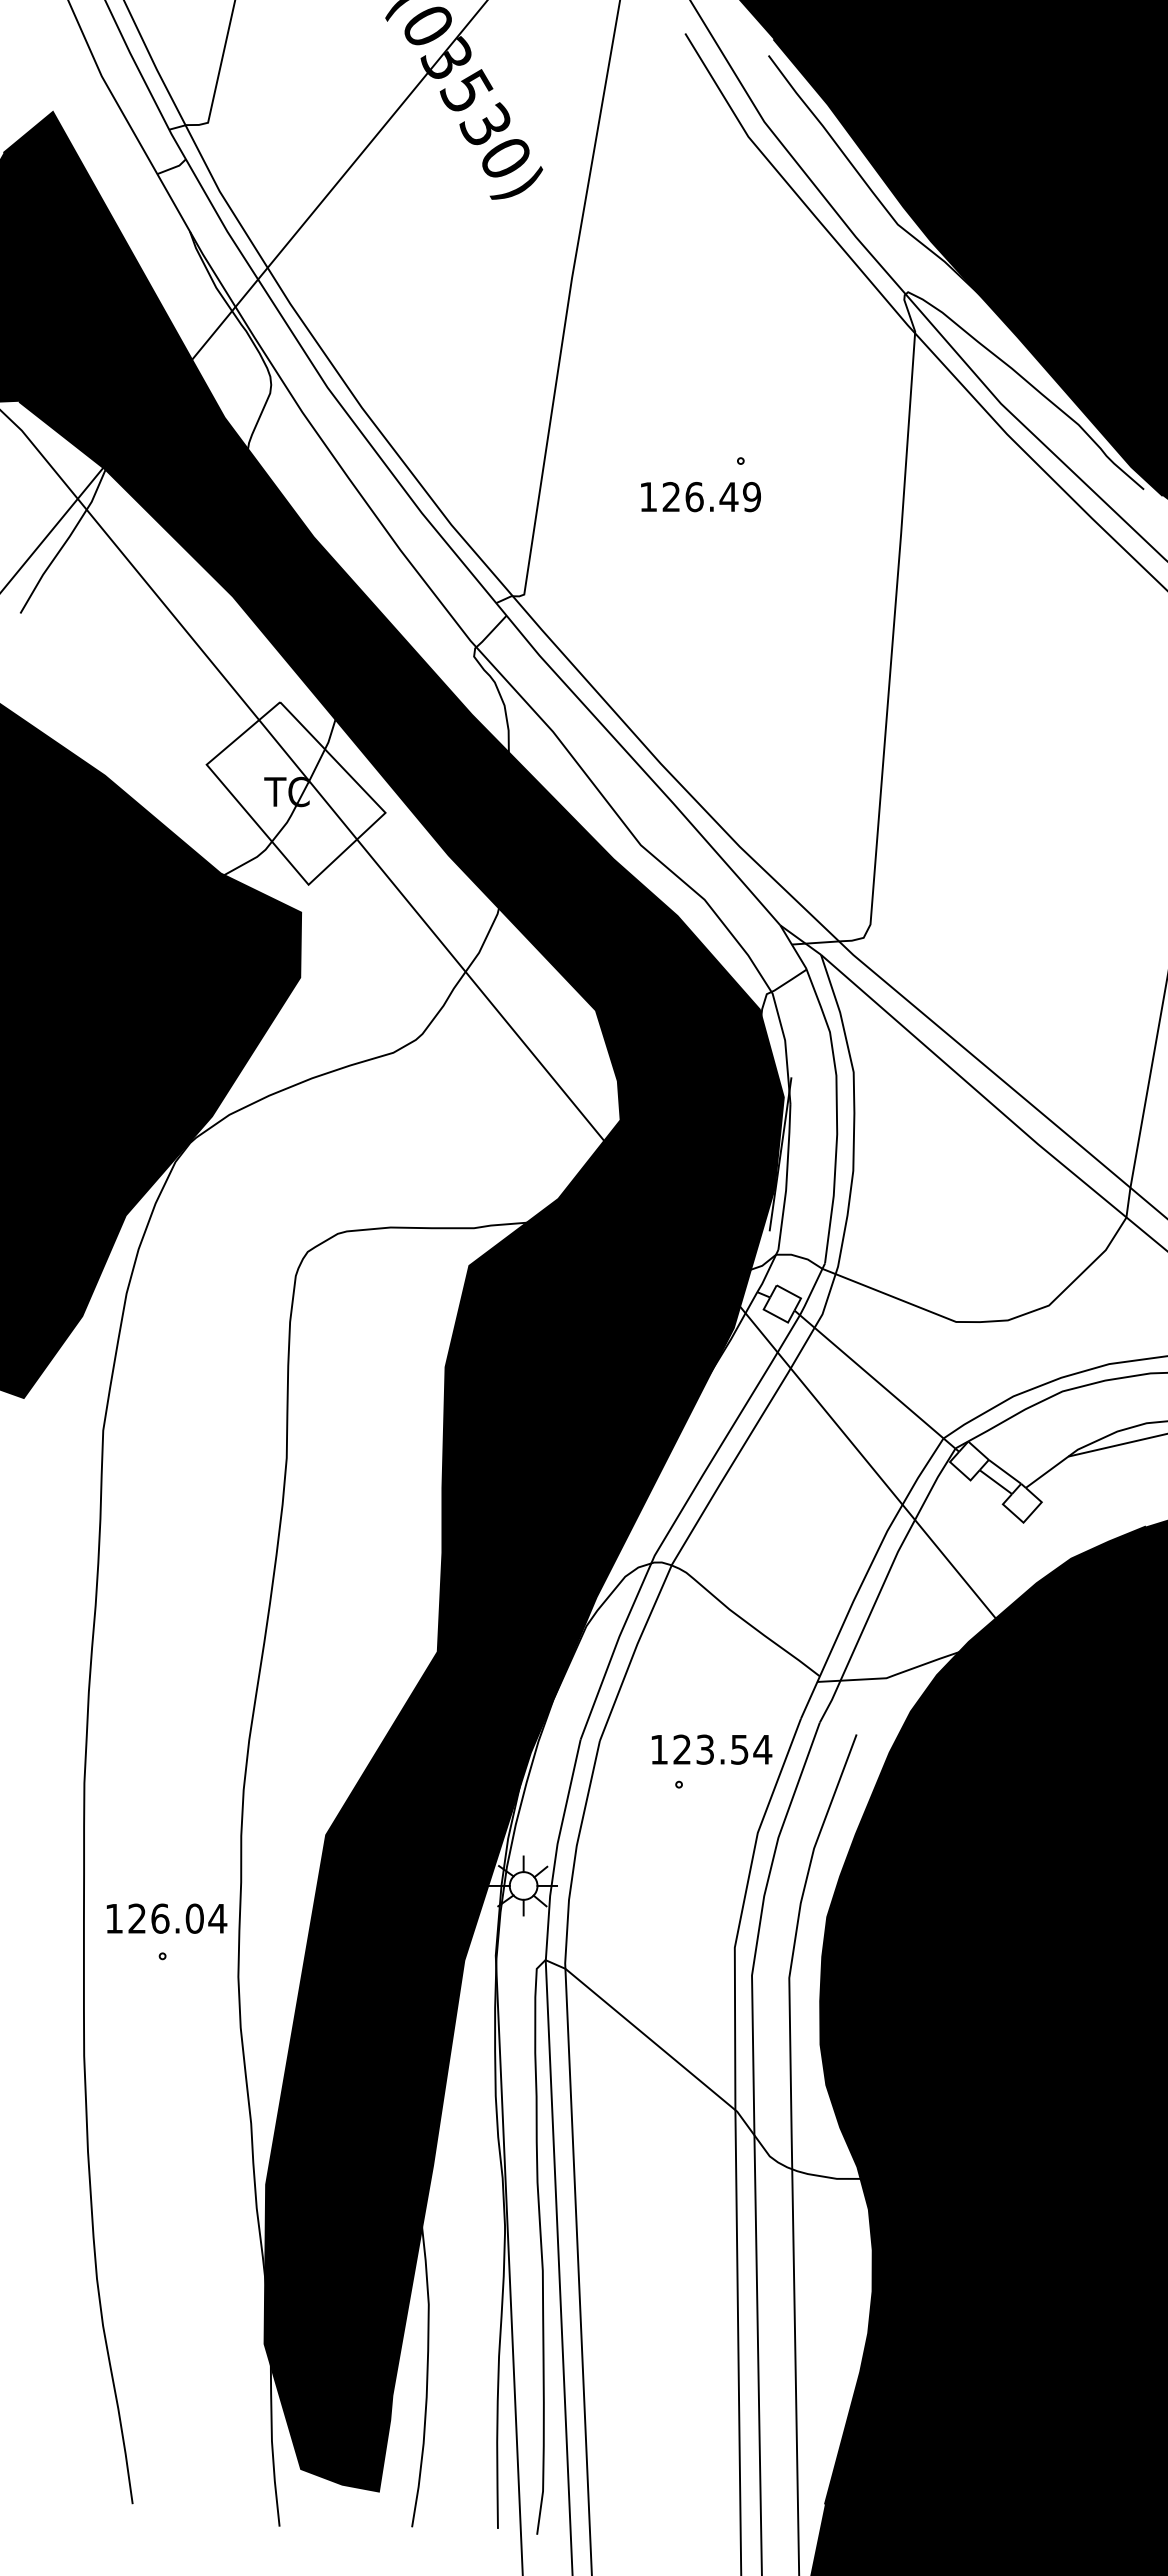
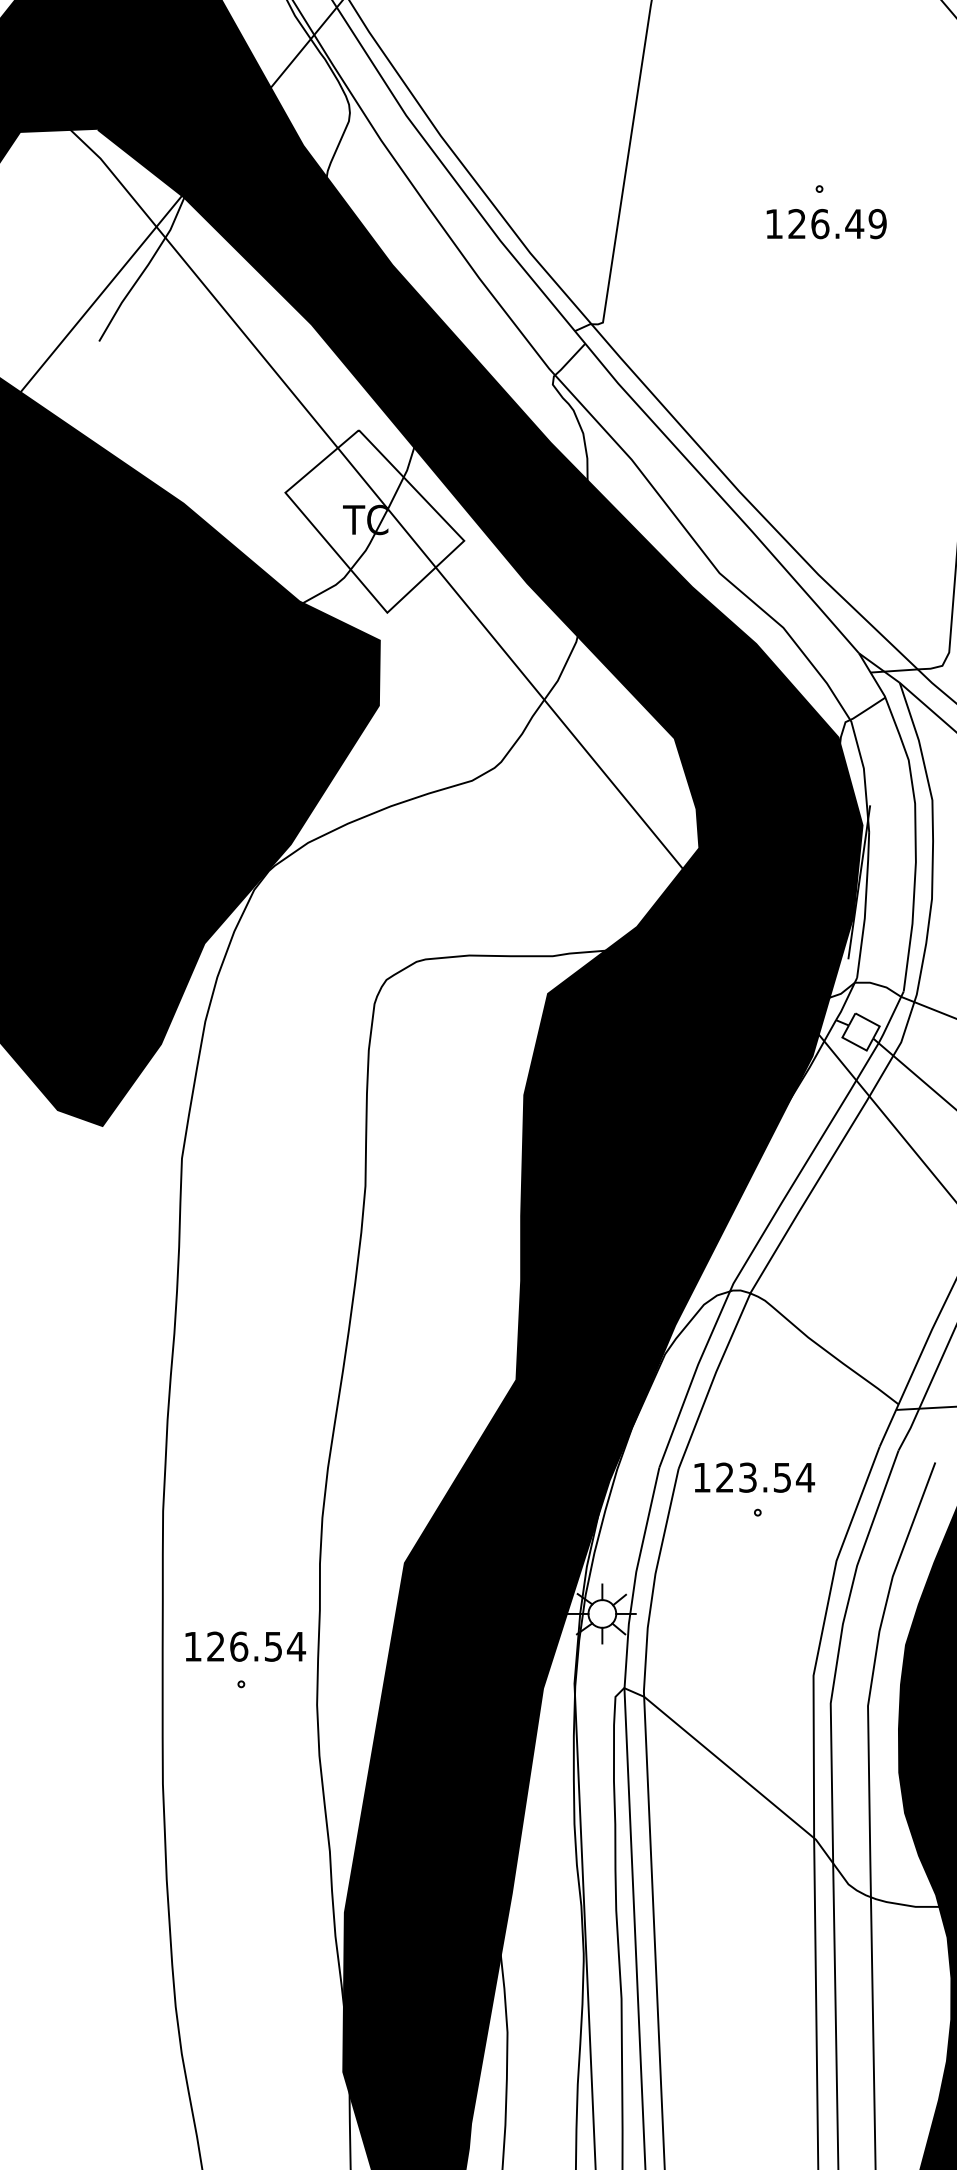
text: (700, 497) -> (826, 224), moved
text: (711, 1749) -> (754, 1477), moved
text: (194, 1918) -> (273, 1646), 126.04 -> 126.54

